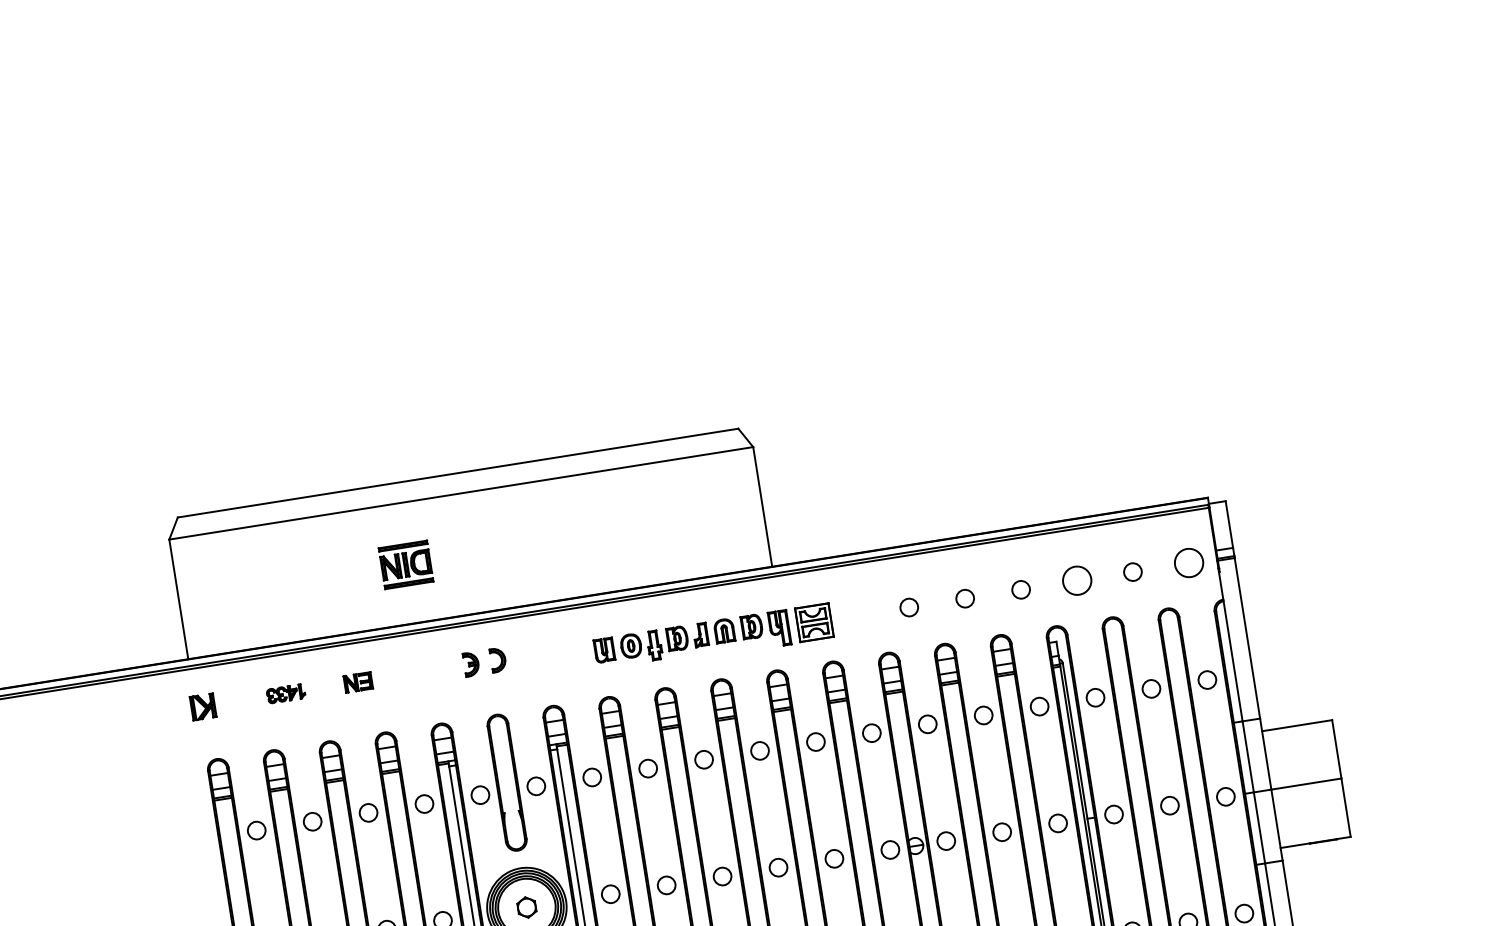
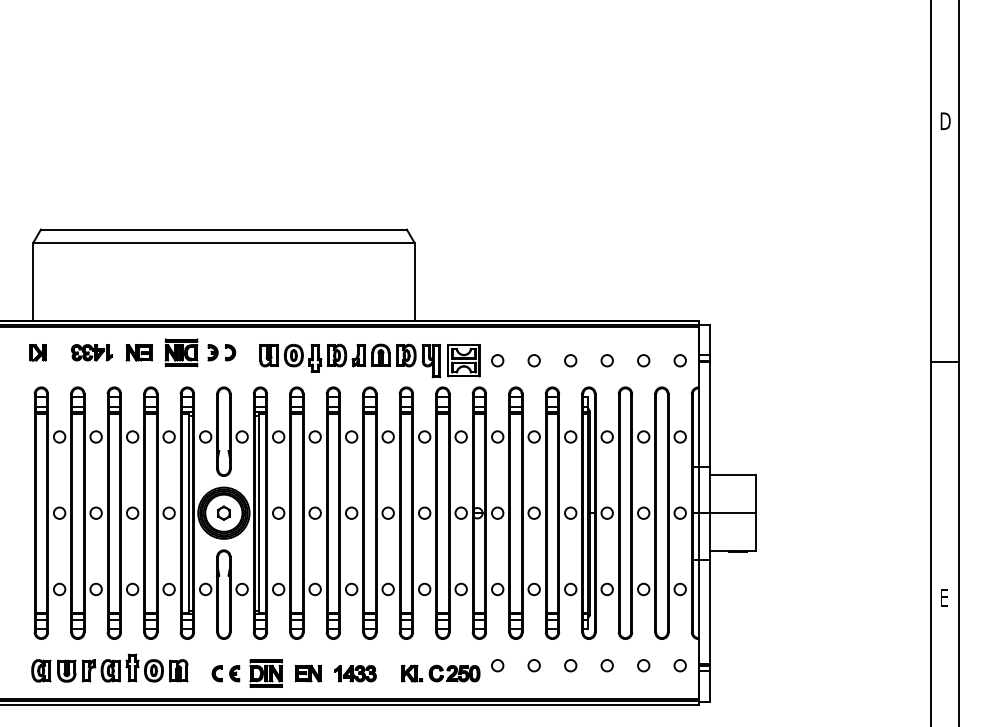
circle: (1187, 563) -> (679, 360), size x0.62
part: (405, 564) -> (181, 352), moved
circle: (1075, 580) -> (606, 360), size x0.62
part: (712, 638) -> (369, 360), size x1.43
part: (357, 682) -> (138, 352), size x1.43
part: (285, 693) -> (91, 352), size x1.67

